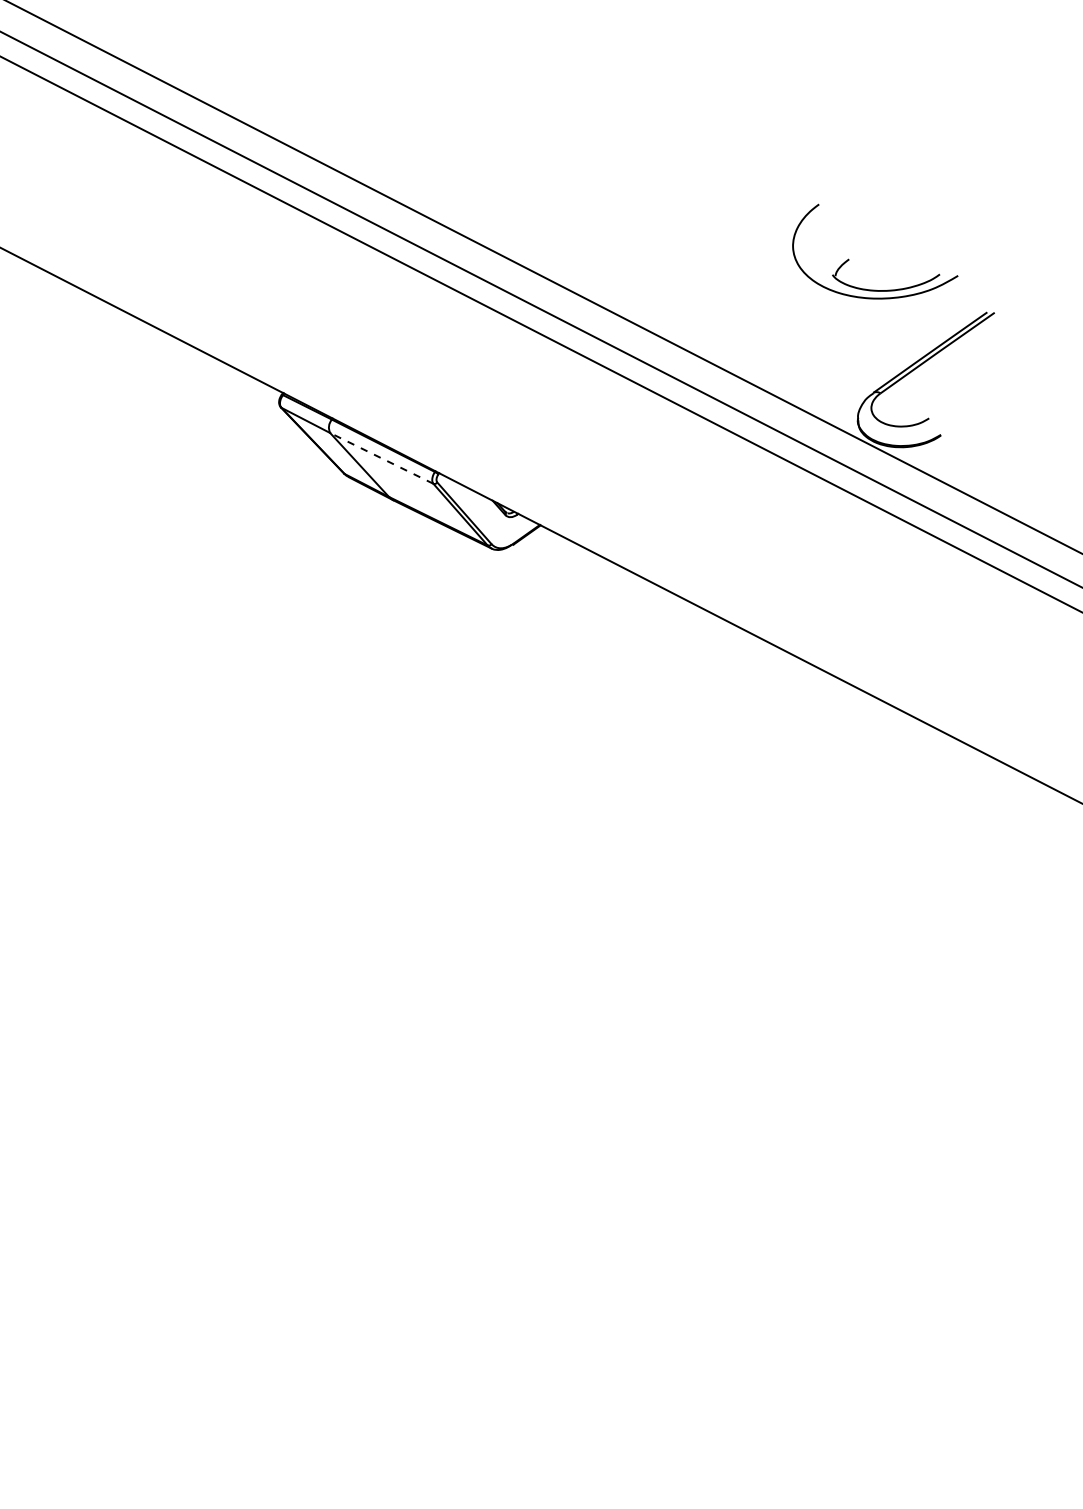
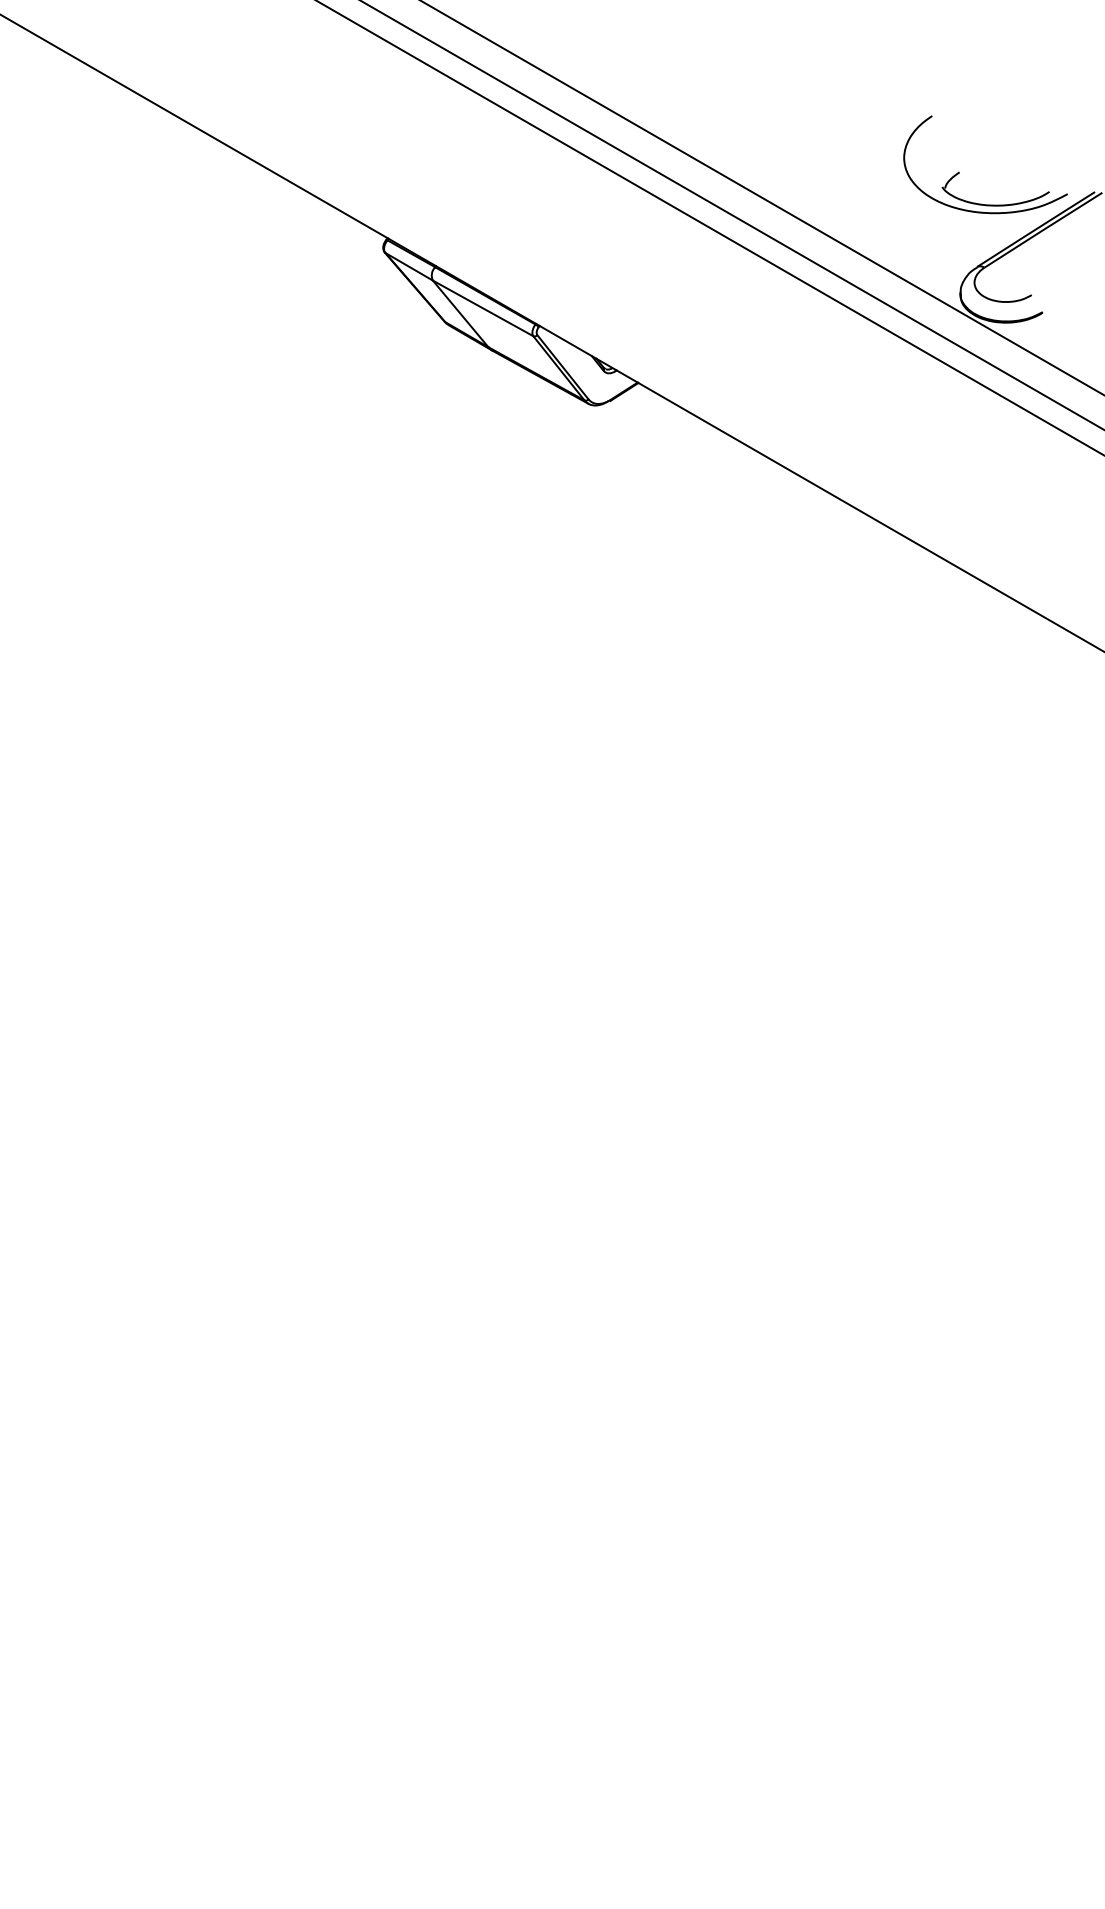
part: (849, 258) -> (959, 171), moved
line: (381, 458) -> (482, 308), dashed -> solid

